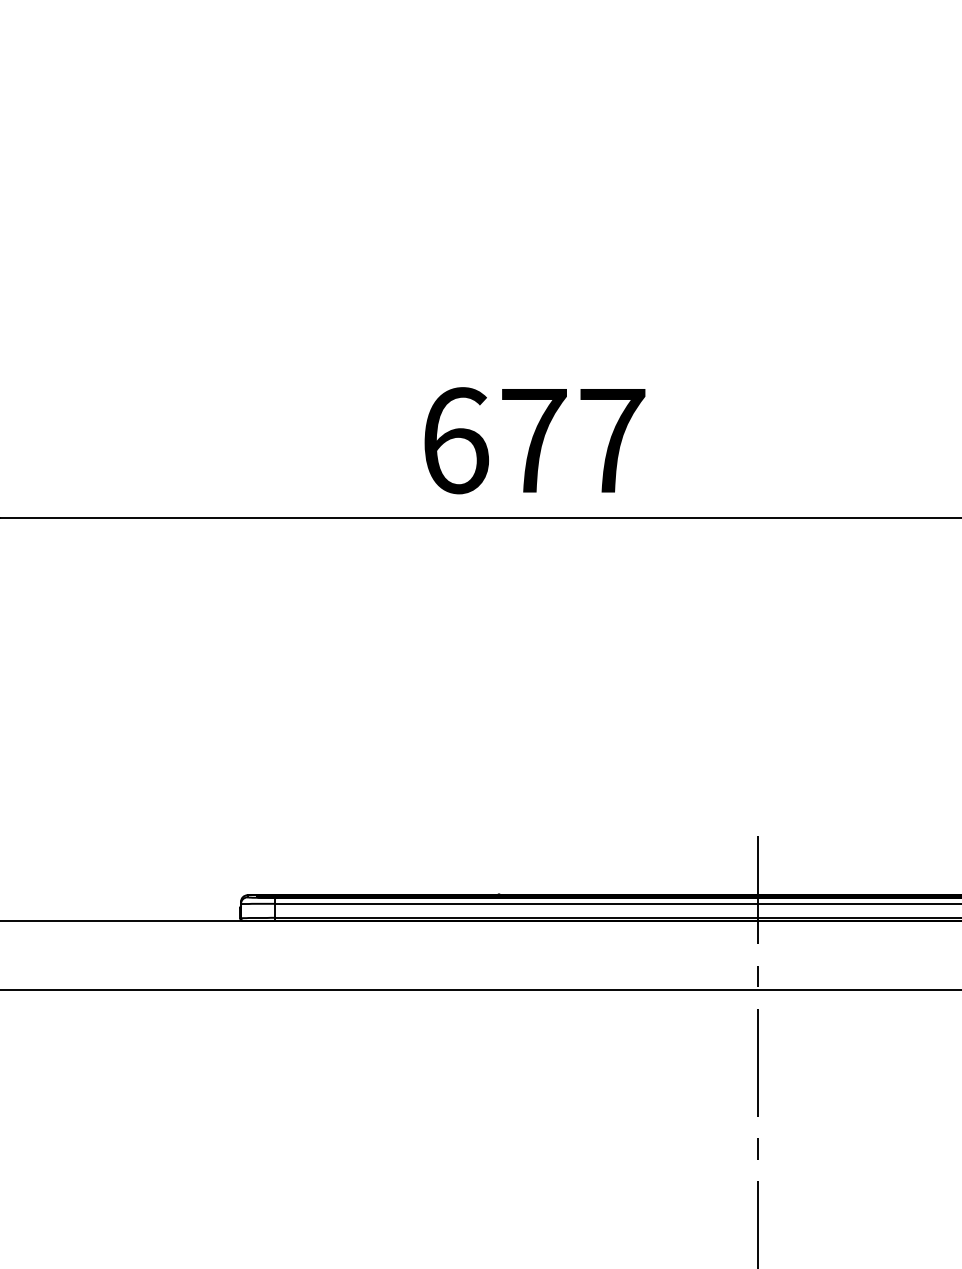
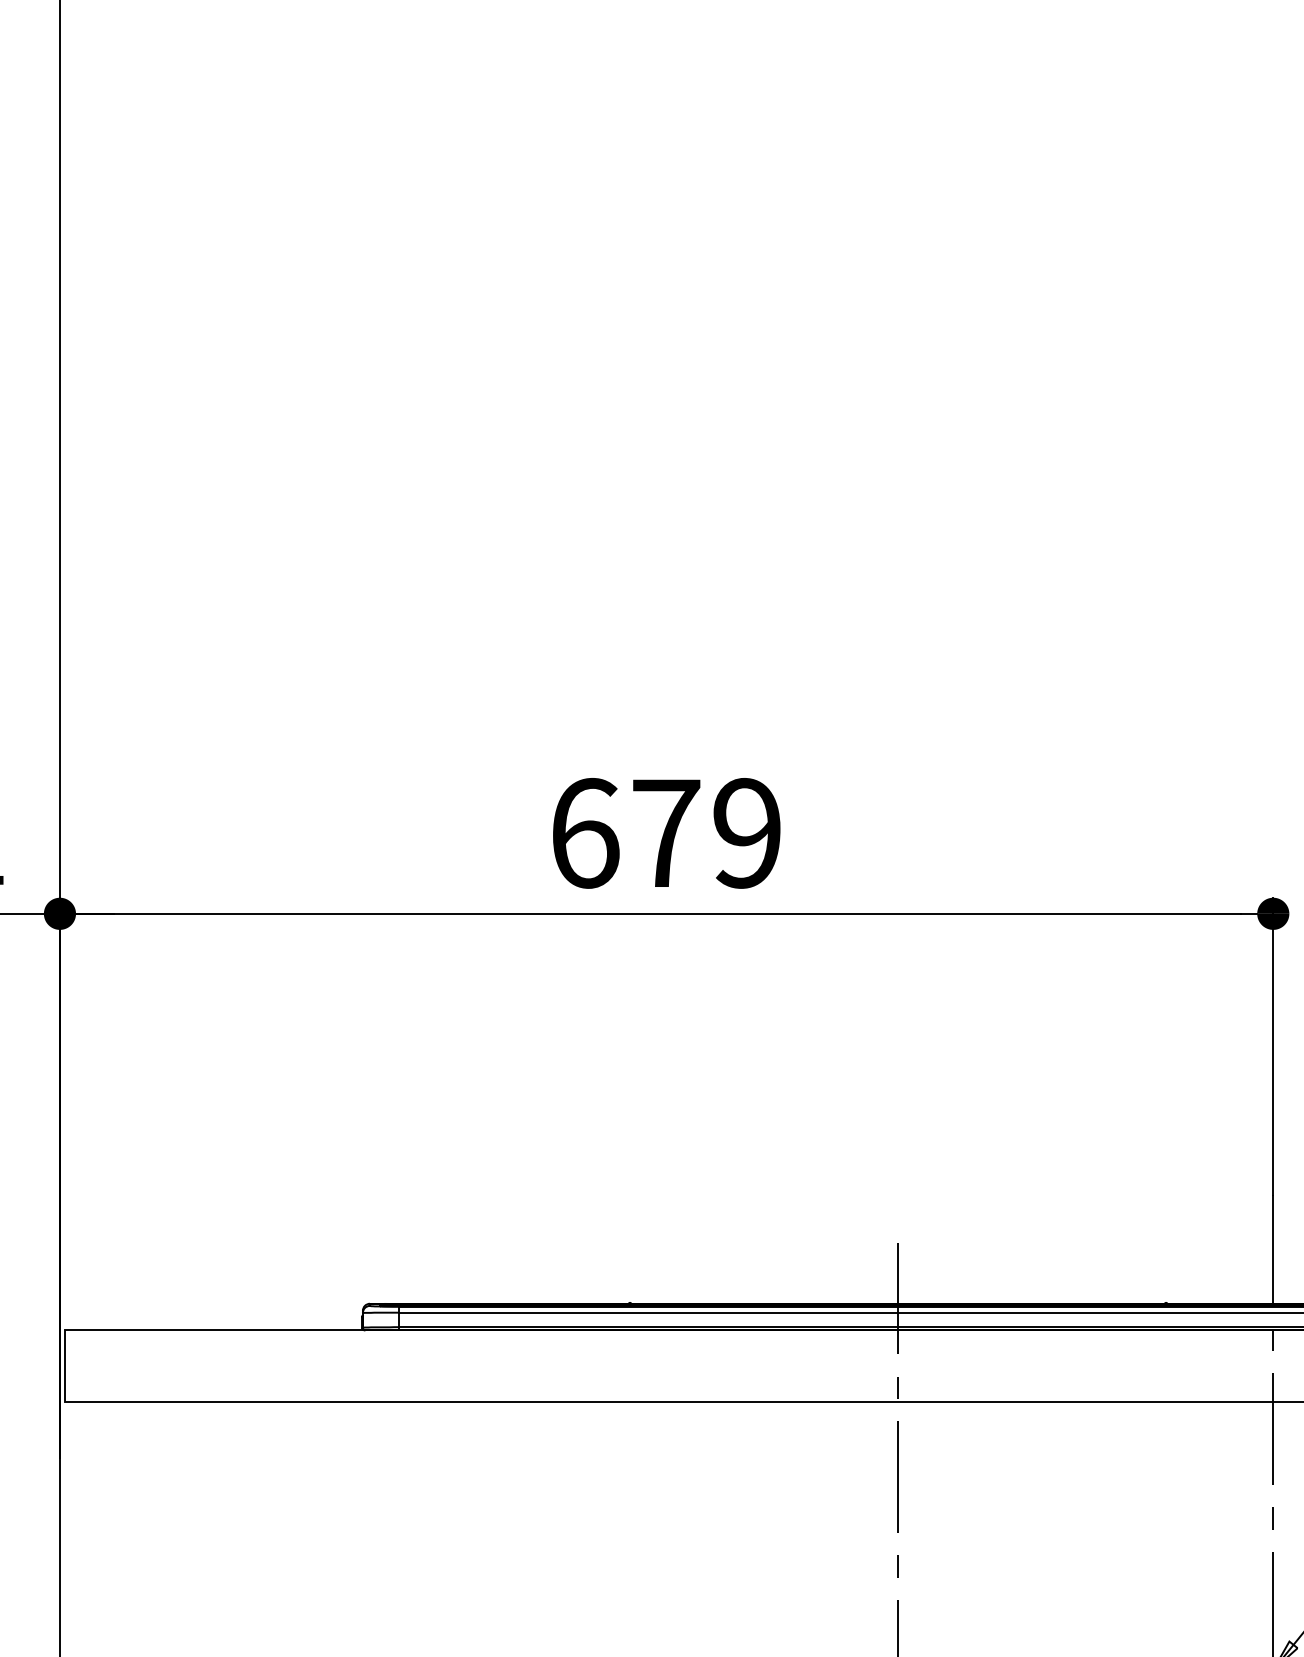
text: (612, 440) -> (747, 833), 677 -> 679

